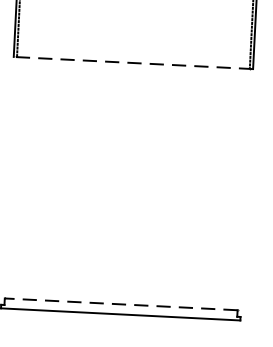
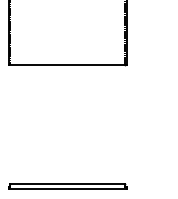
line: (133, 62) -> (67, 64), dashed -> solid
line: (121, 303) -> (67, 183), dashed -> solid

